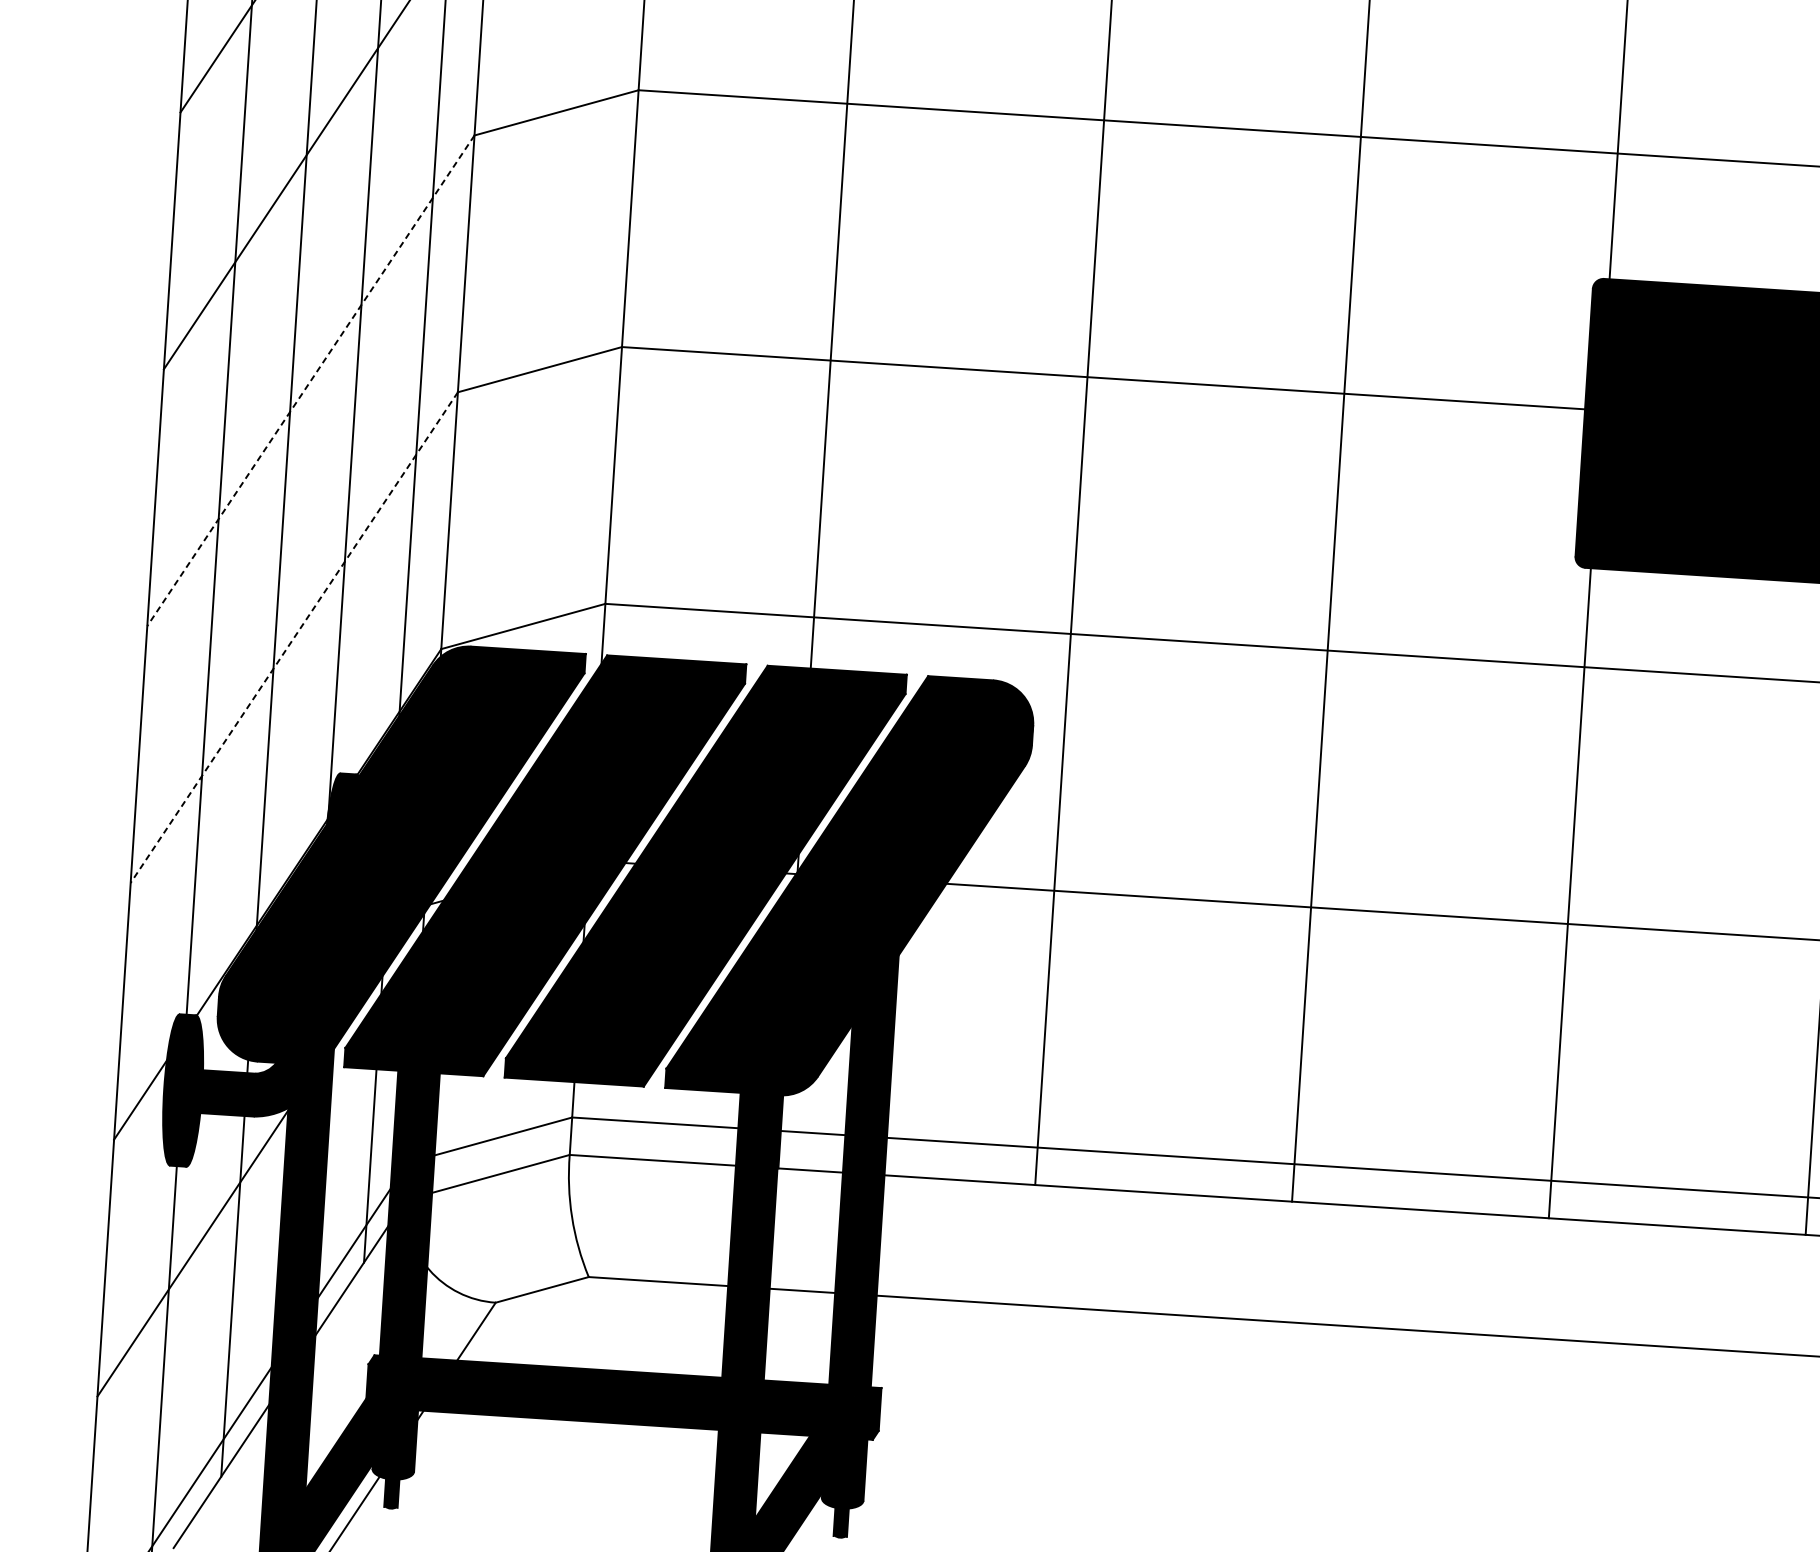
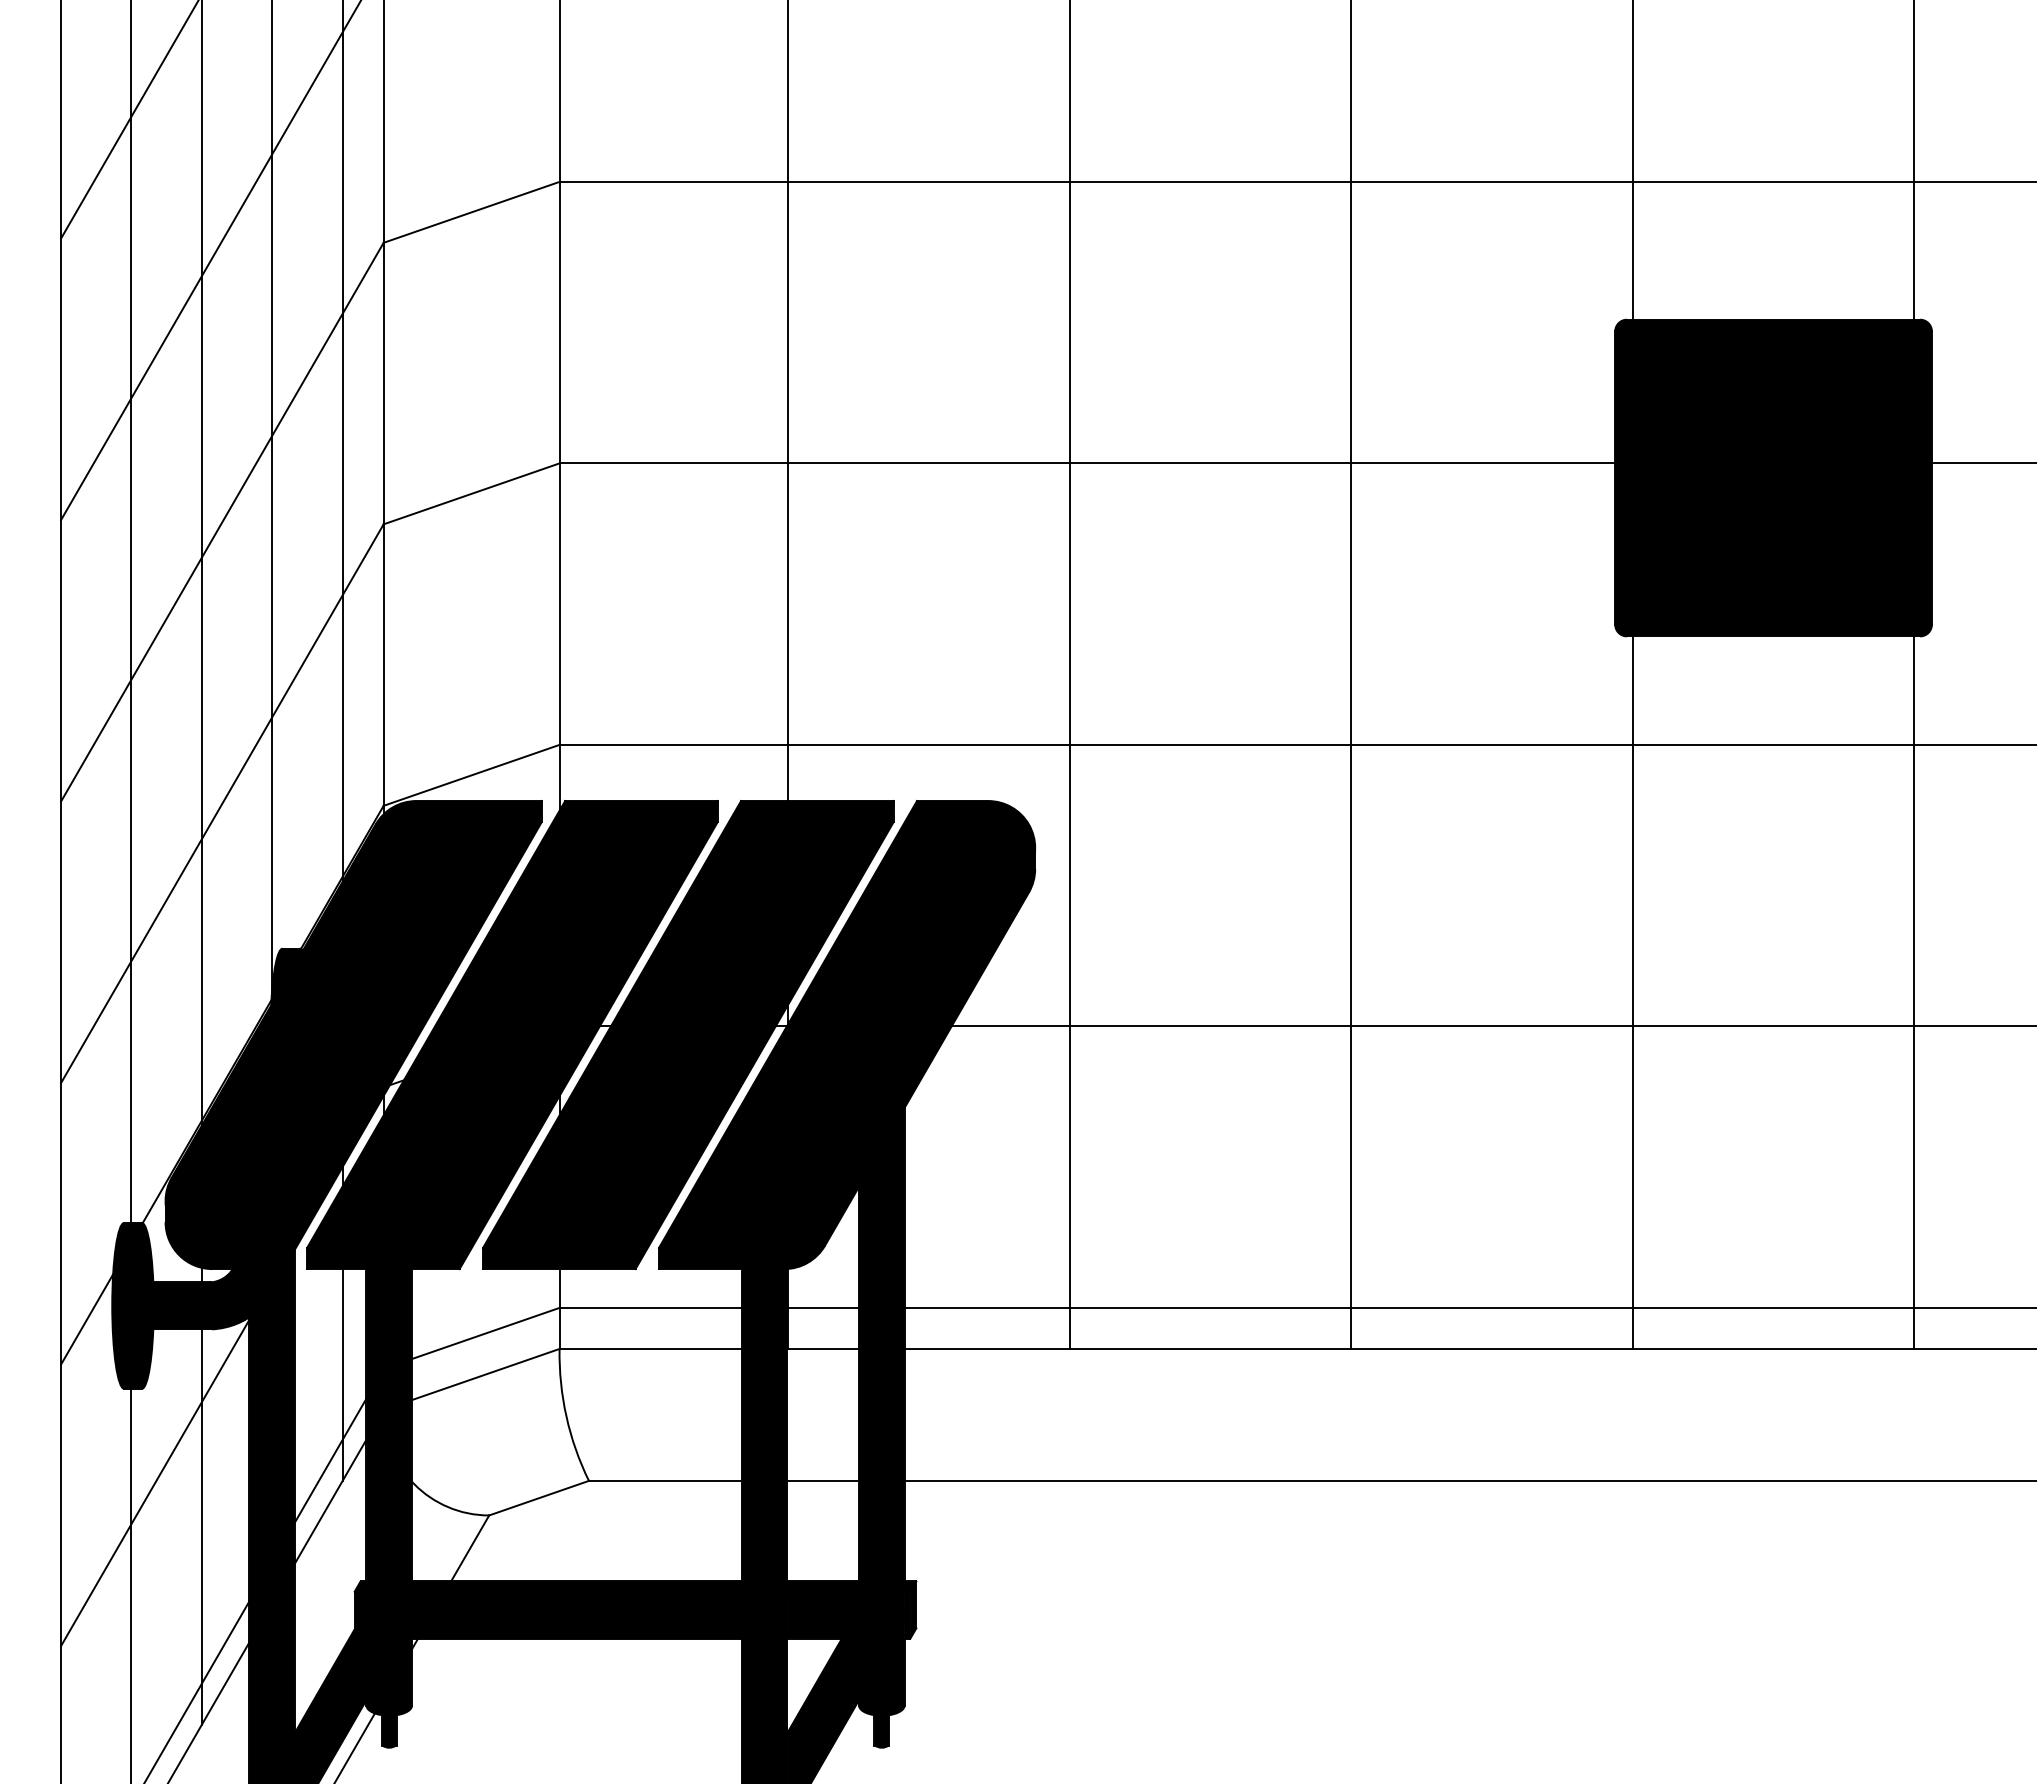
line: (310, 381) -> (222, 522), dashed -> solid
line: (294, 637) -> (222, 803), dashed -> solid

